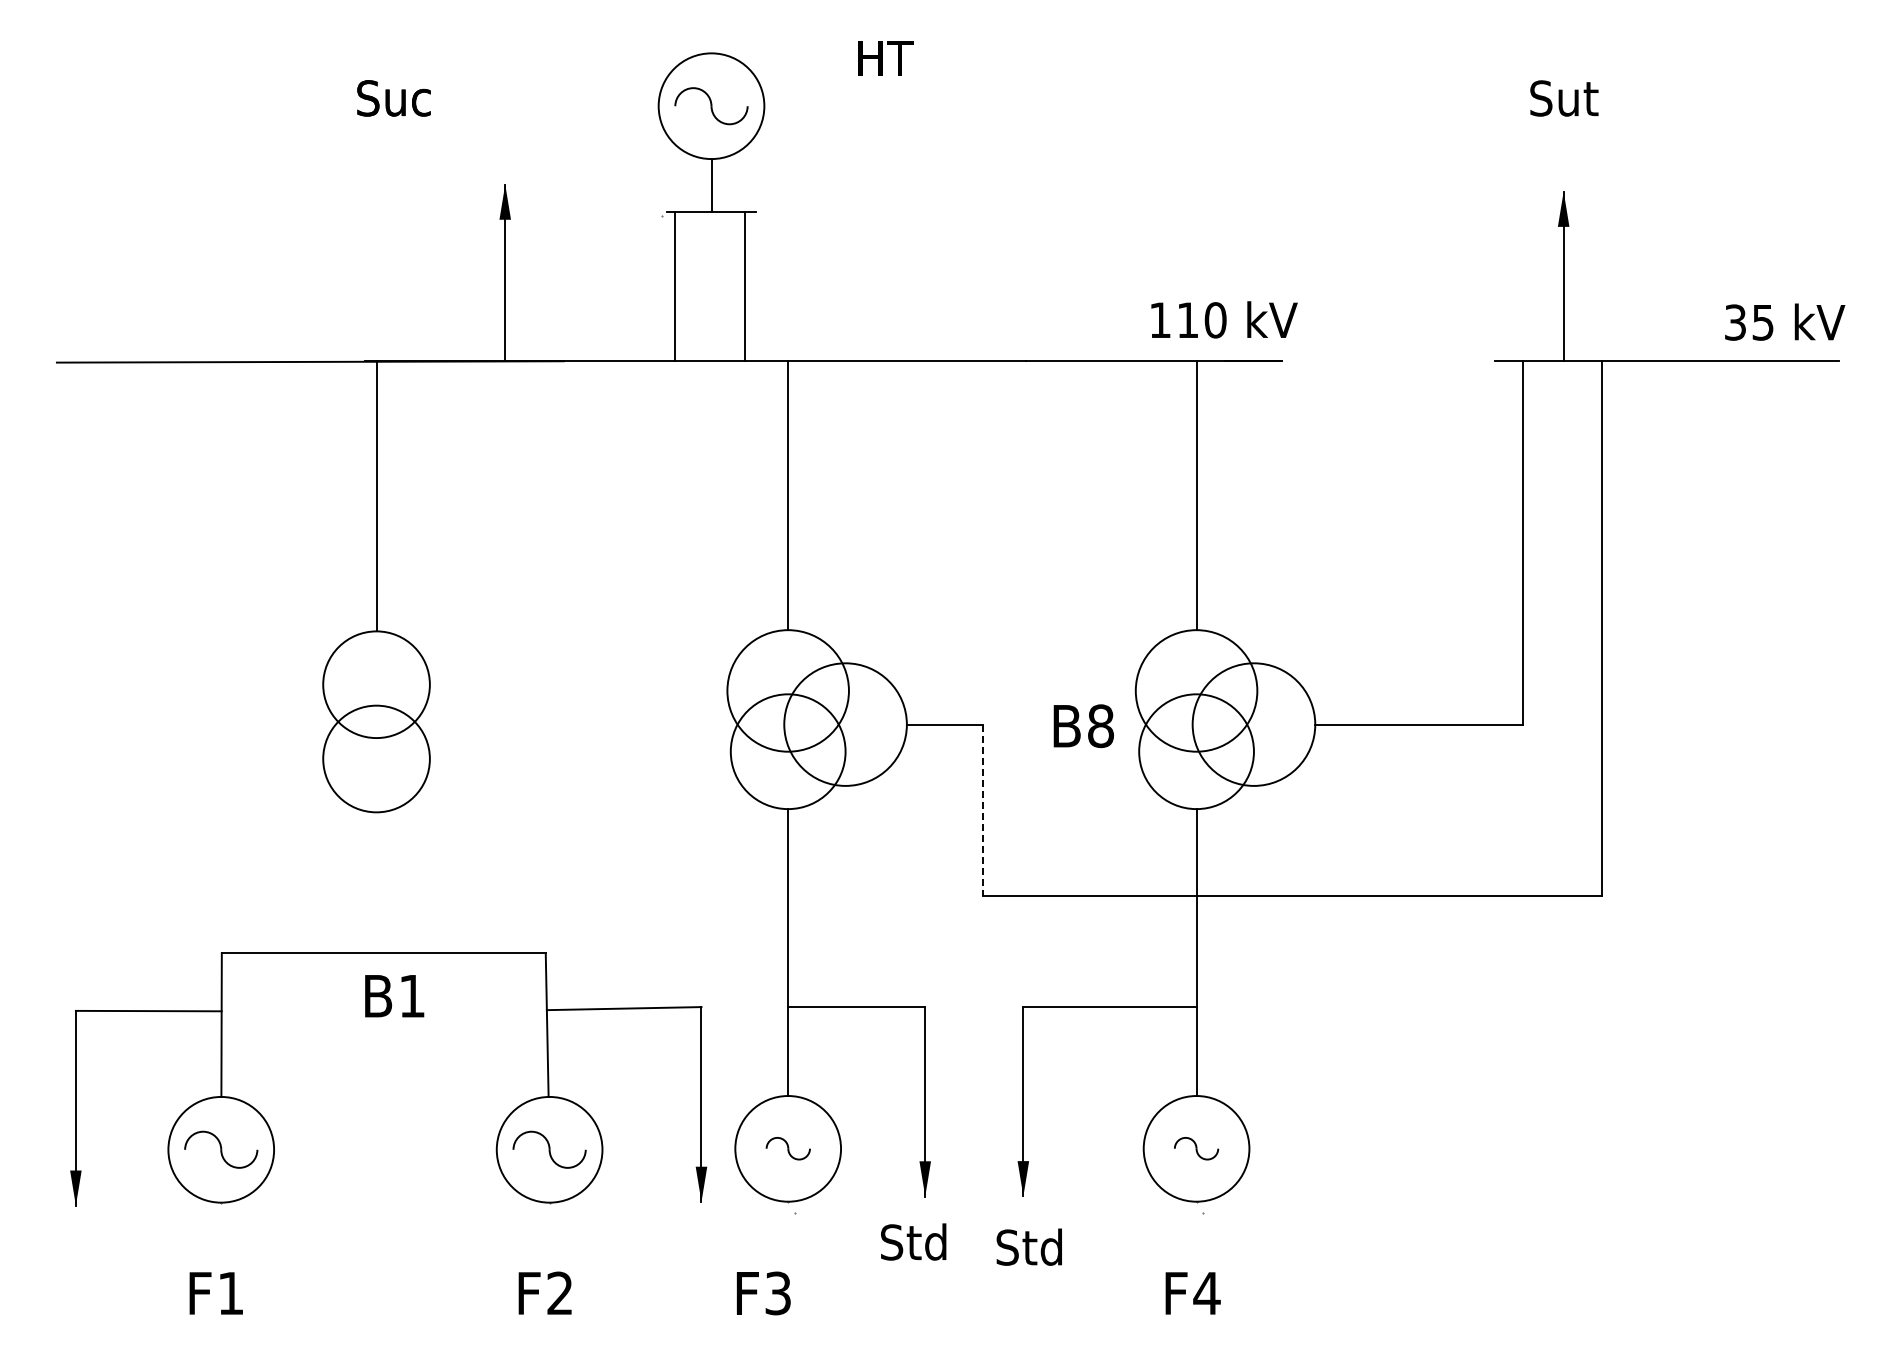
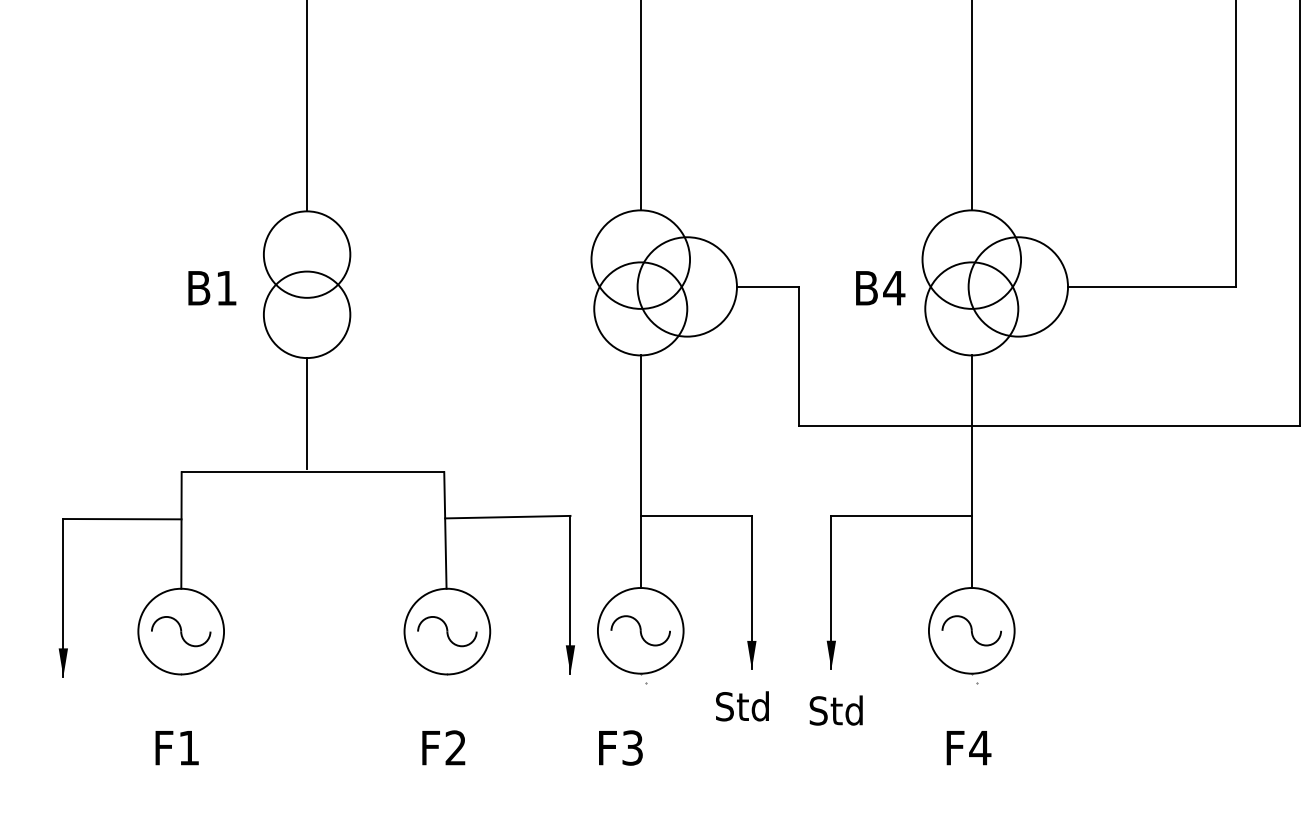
text: (1100, 726) -> (893, 288), B8 -> B4
line: (983, 810) -> (799, 356), dashed -> solid
line: (376, 880) -> (307, 413), added
text: (394, 996) -> (212, 288), moved
part: (788, 1148) -> (641, 630), size x1.67
part: (1196, 1148) -> (971, 630), size x1.67

